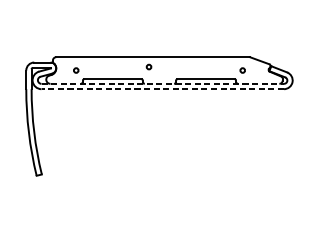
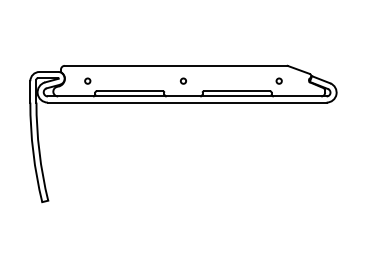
circle: (149, 66) -> (183, 80), moved
line: (162, 83) -> (187, 96), dashed -> solid
line: (162, 89) -> (186, 102), dashed -> solid

